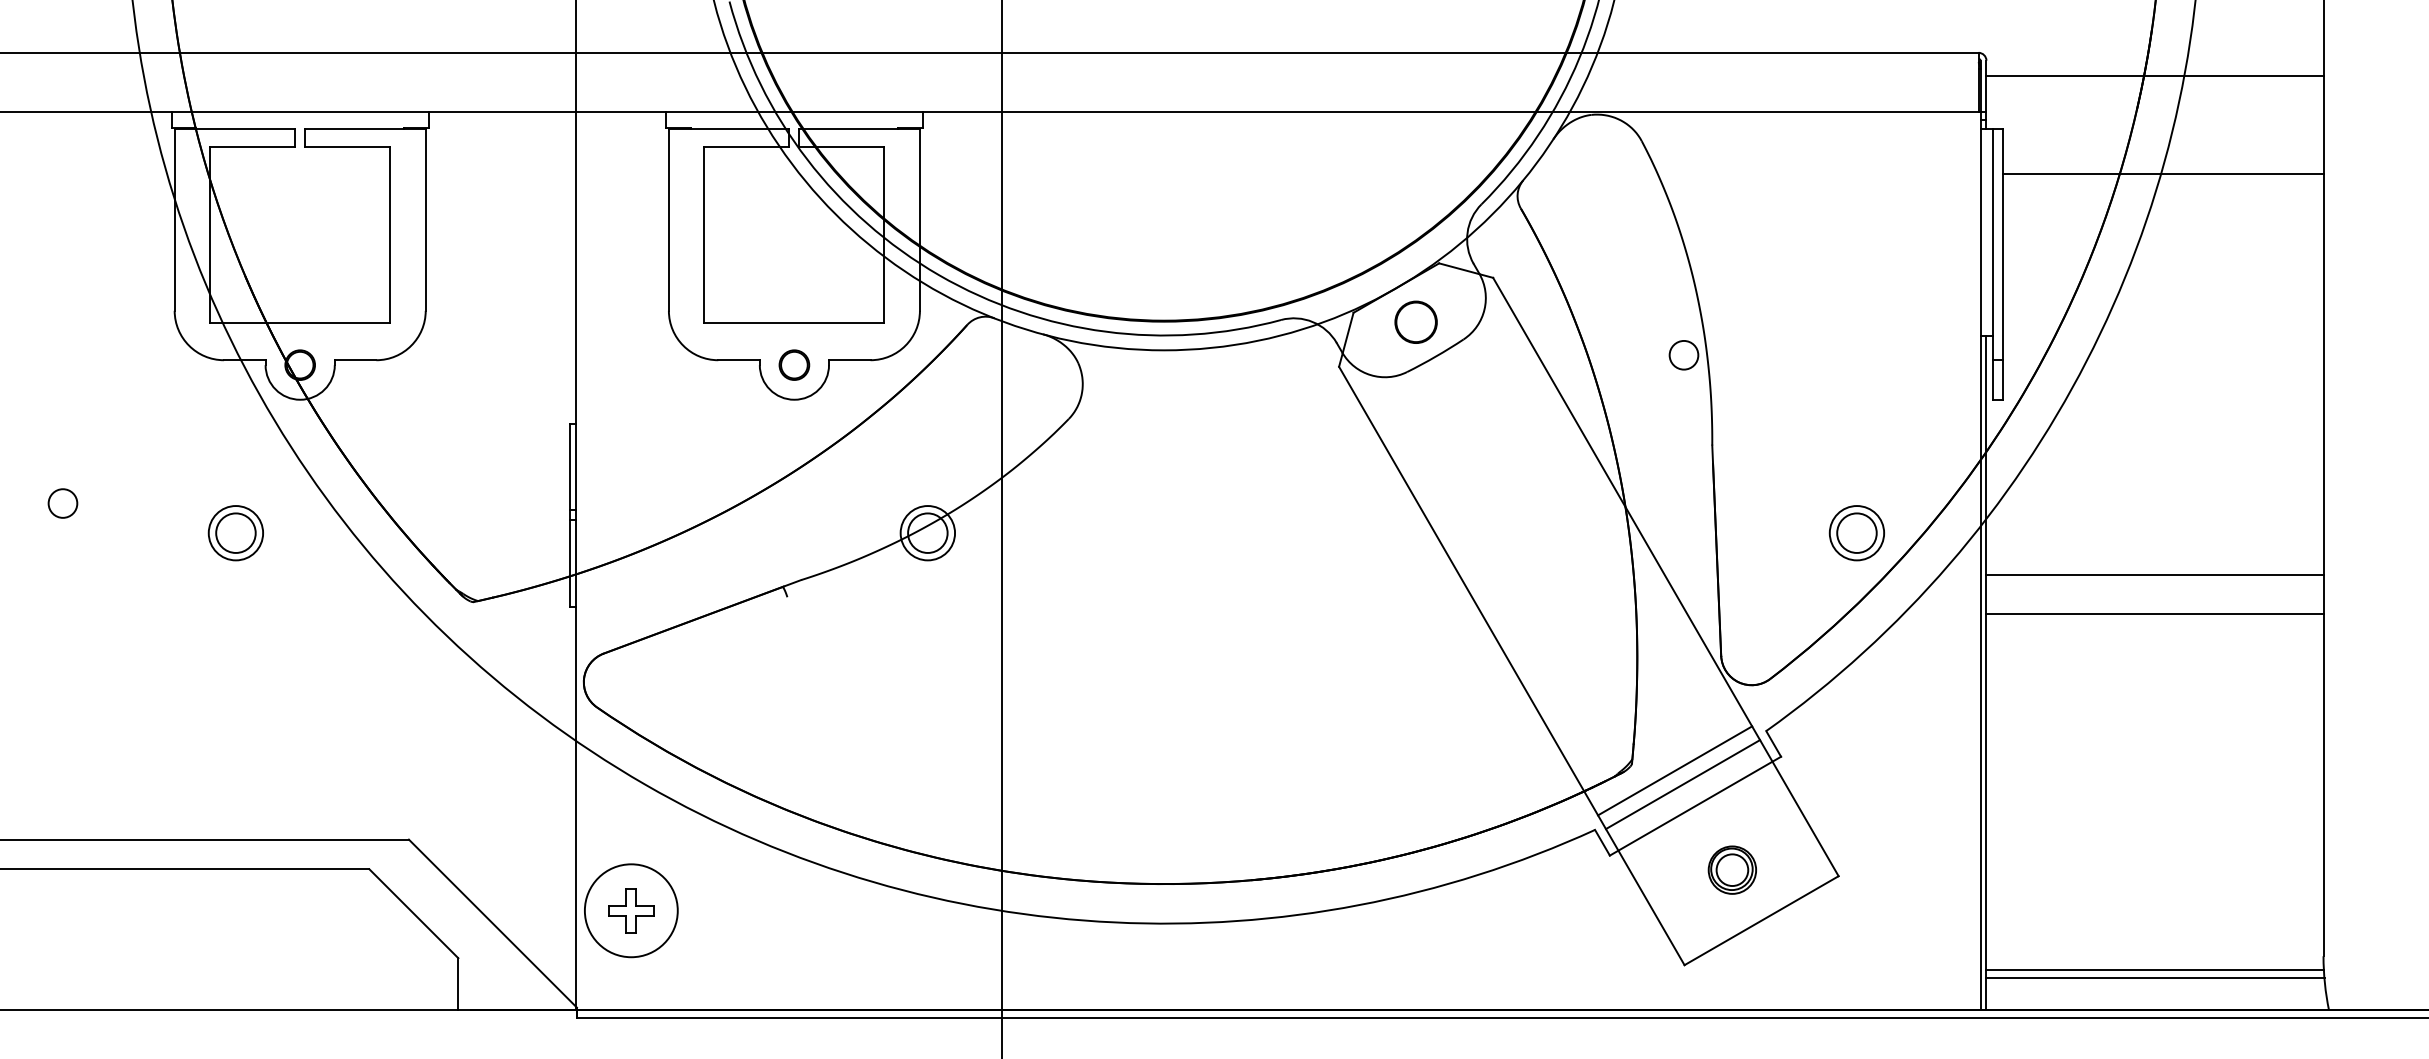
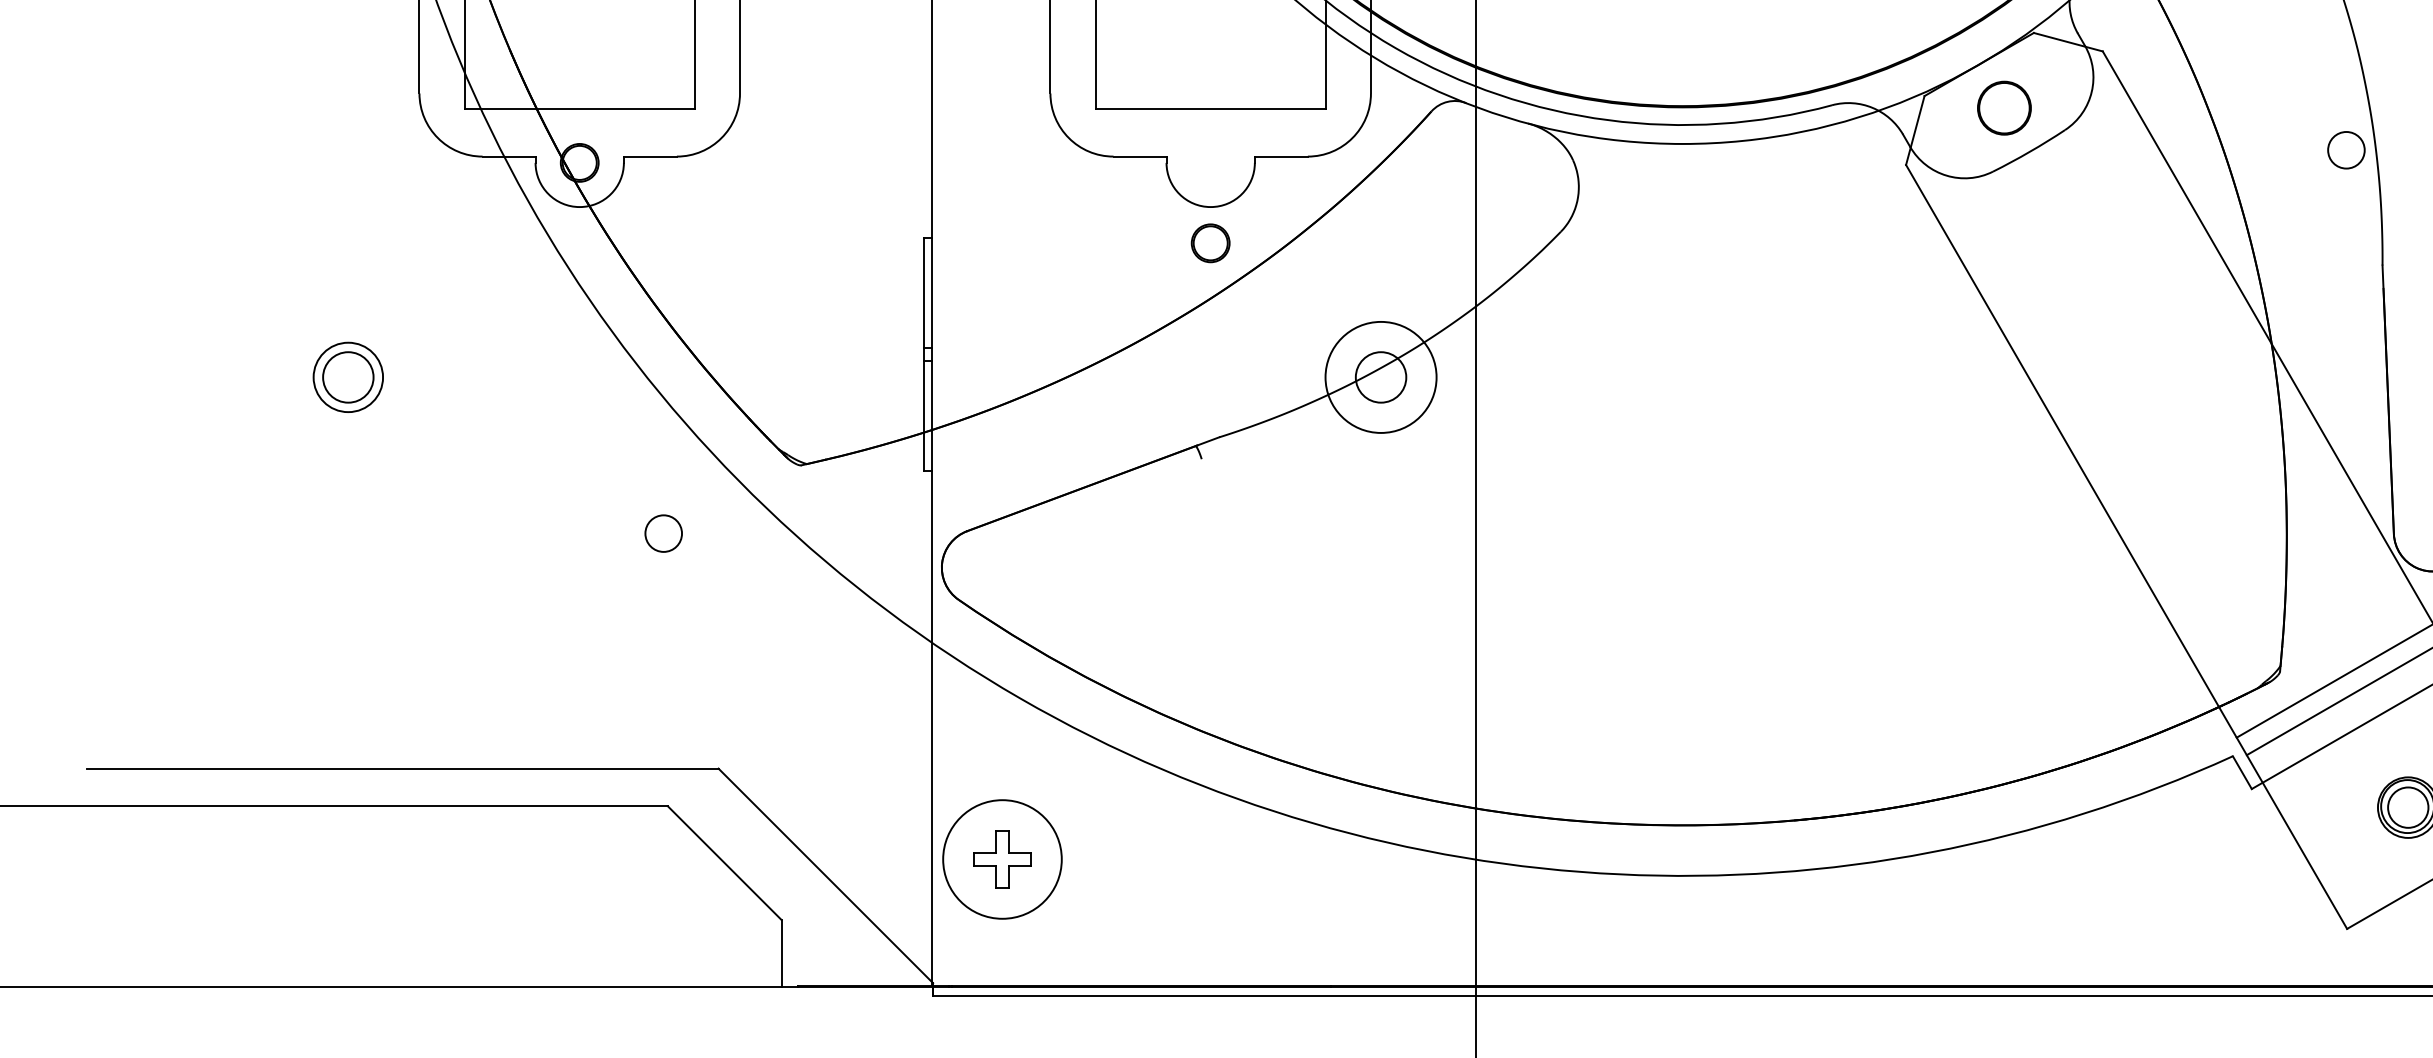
part: (794, 364) -> (1210, 242), moved
circle: (62, 503) -> (663, 533), moved
part: (235, 533) -> (347, 377), moved
circle: (927, 533) -> (1380, 377), size x1.6

